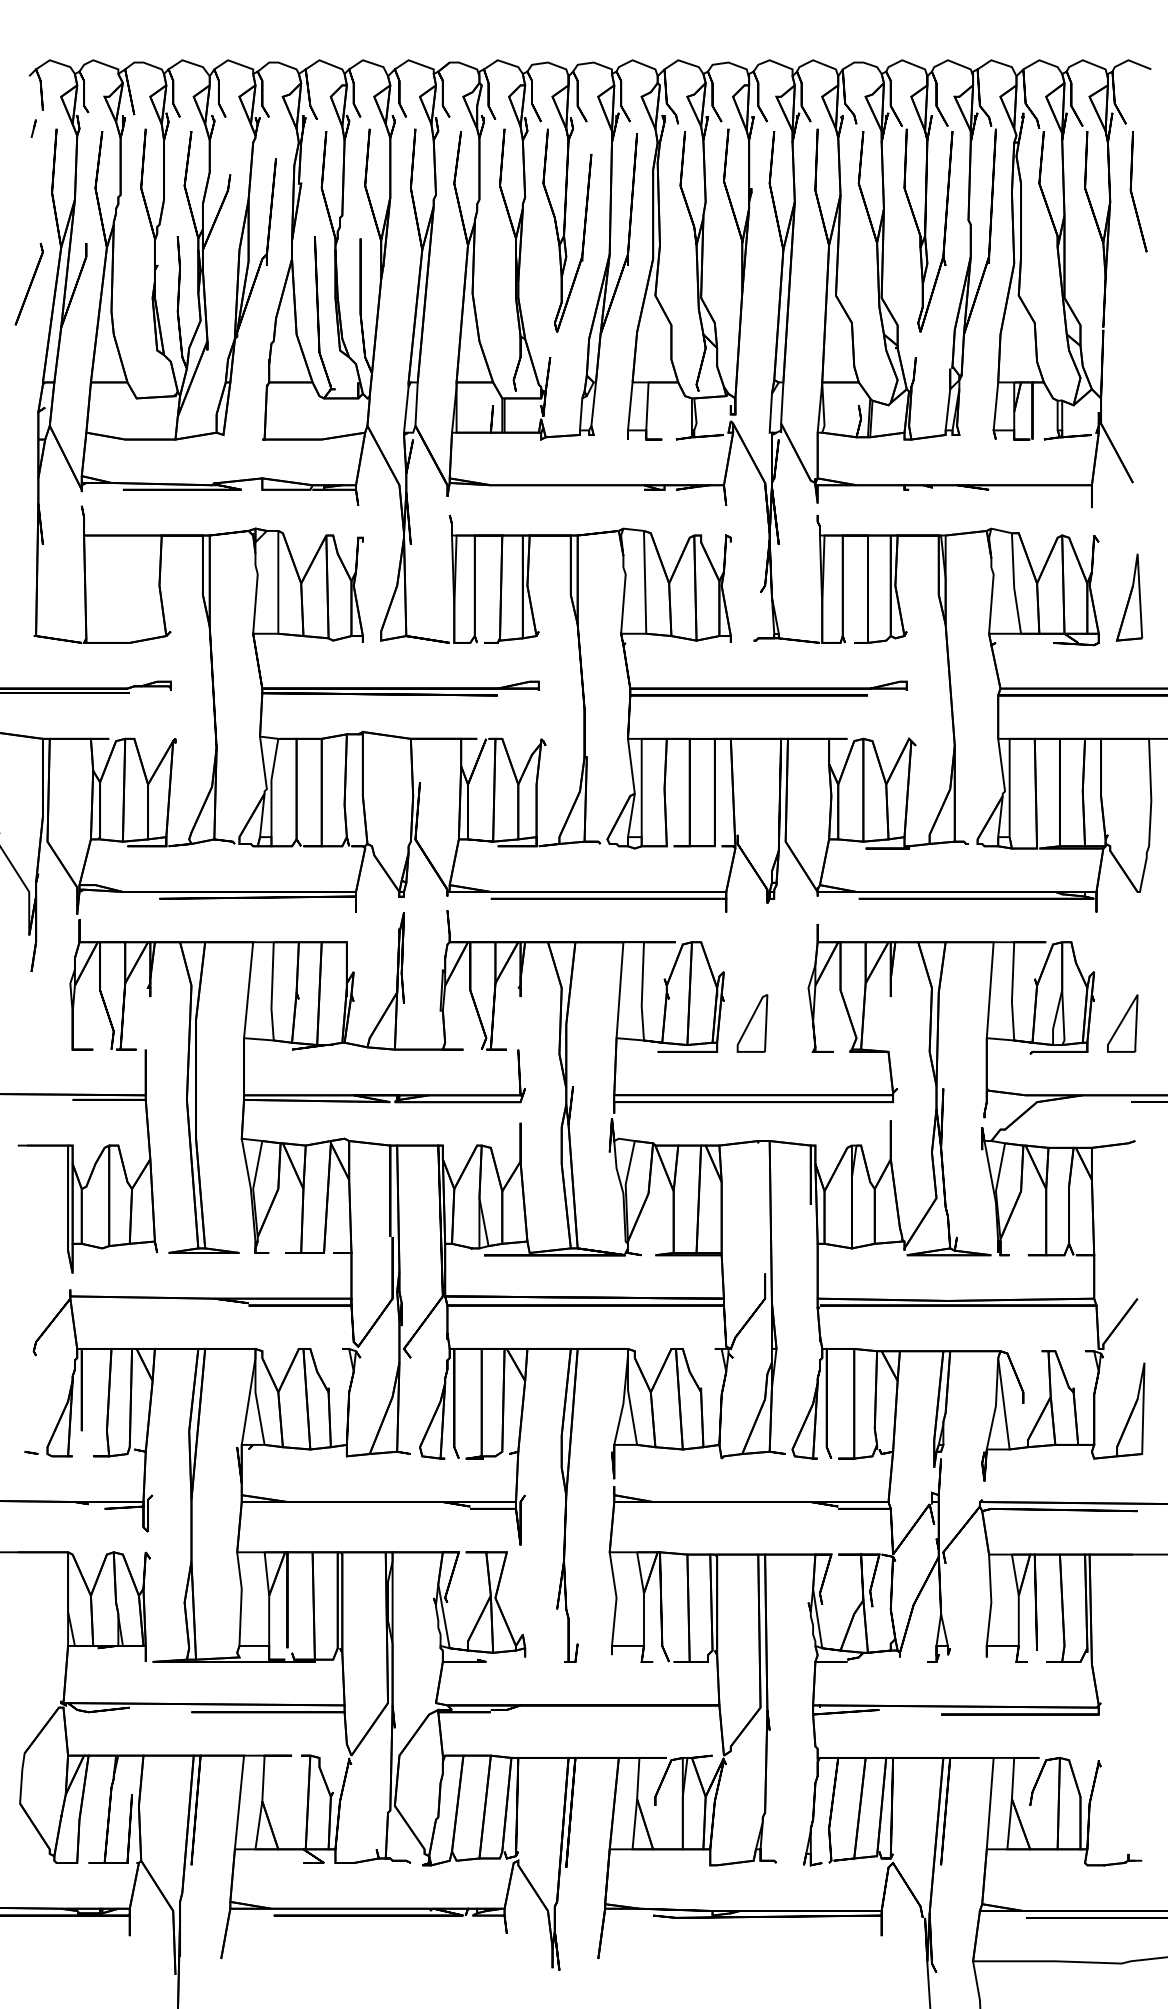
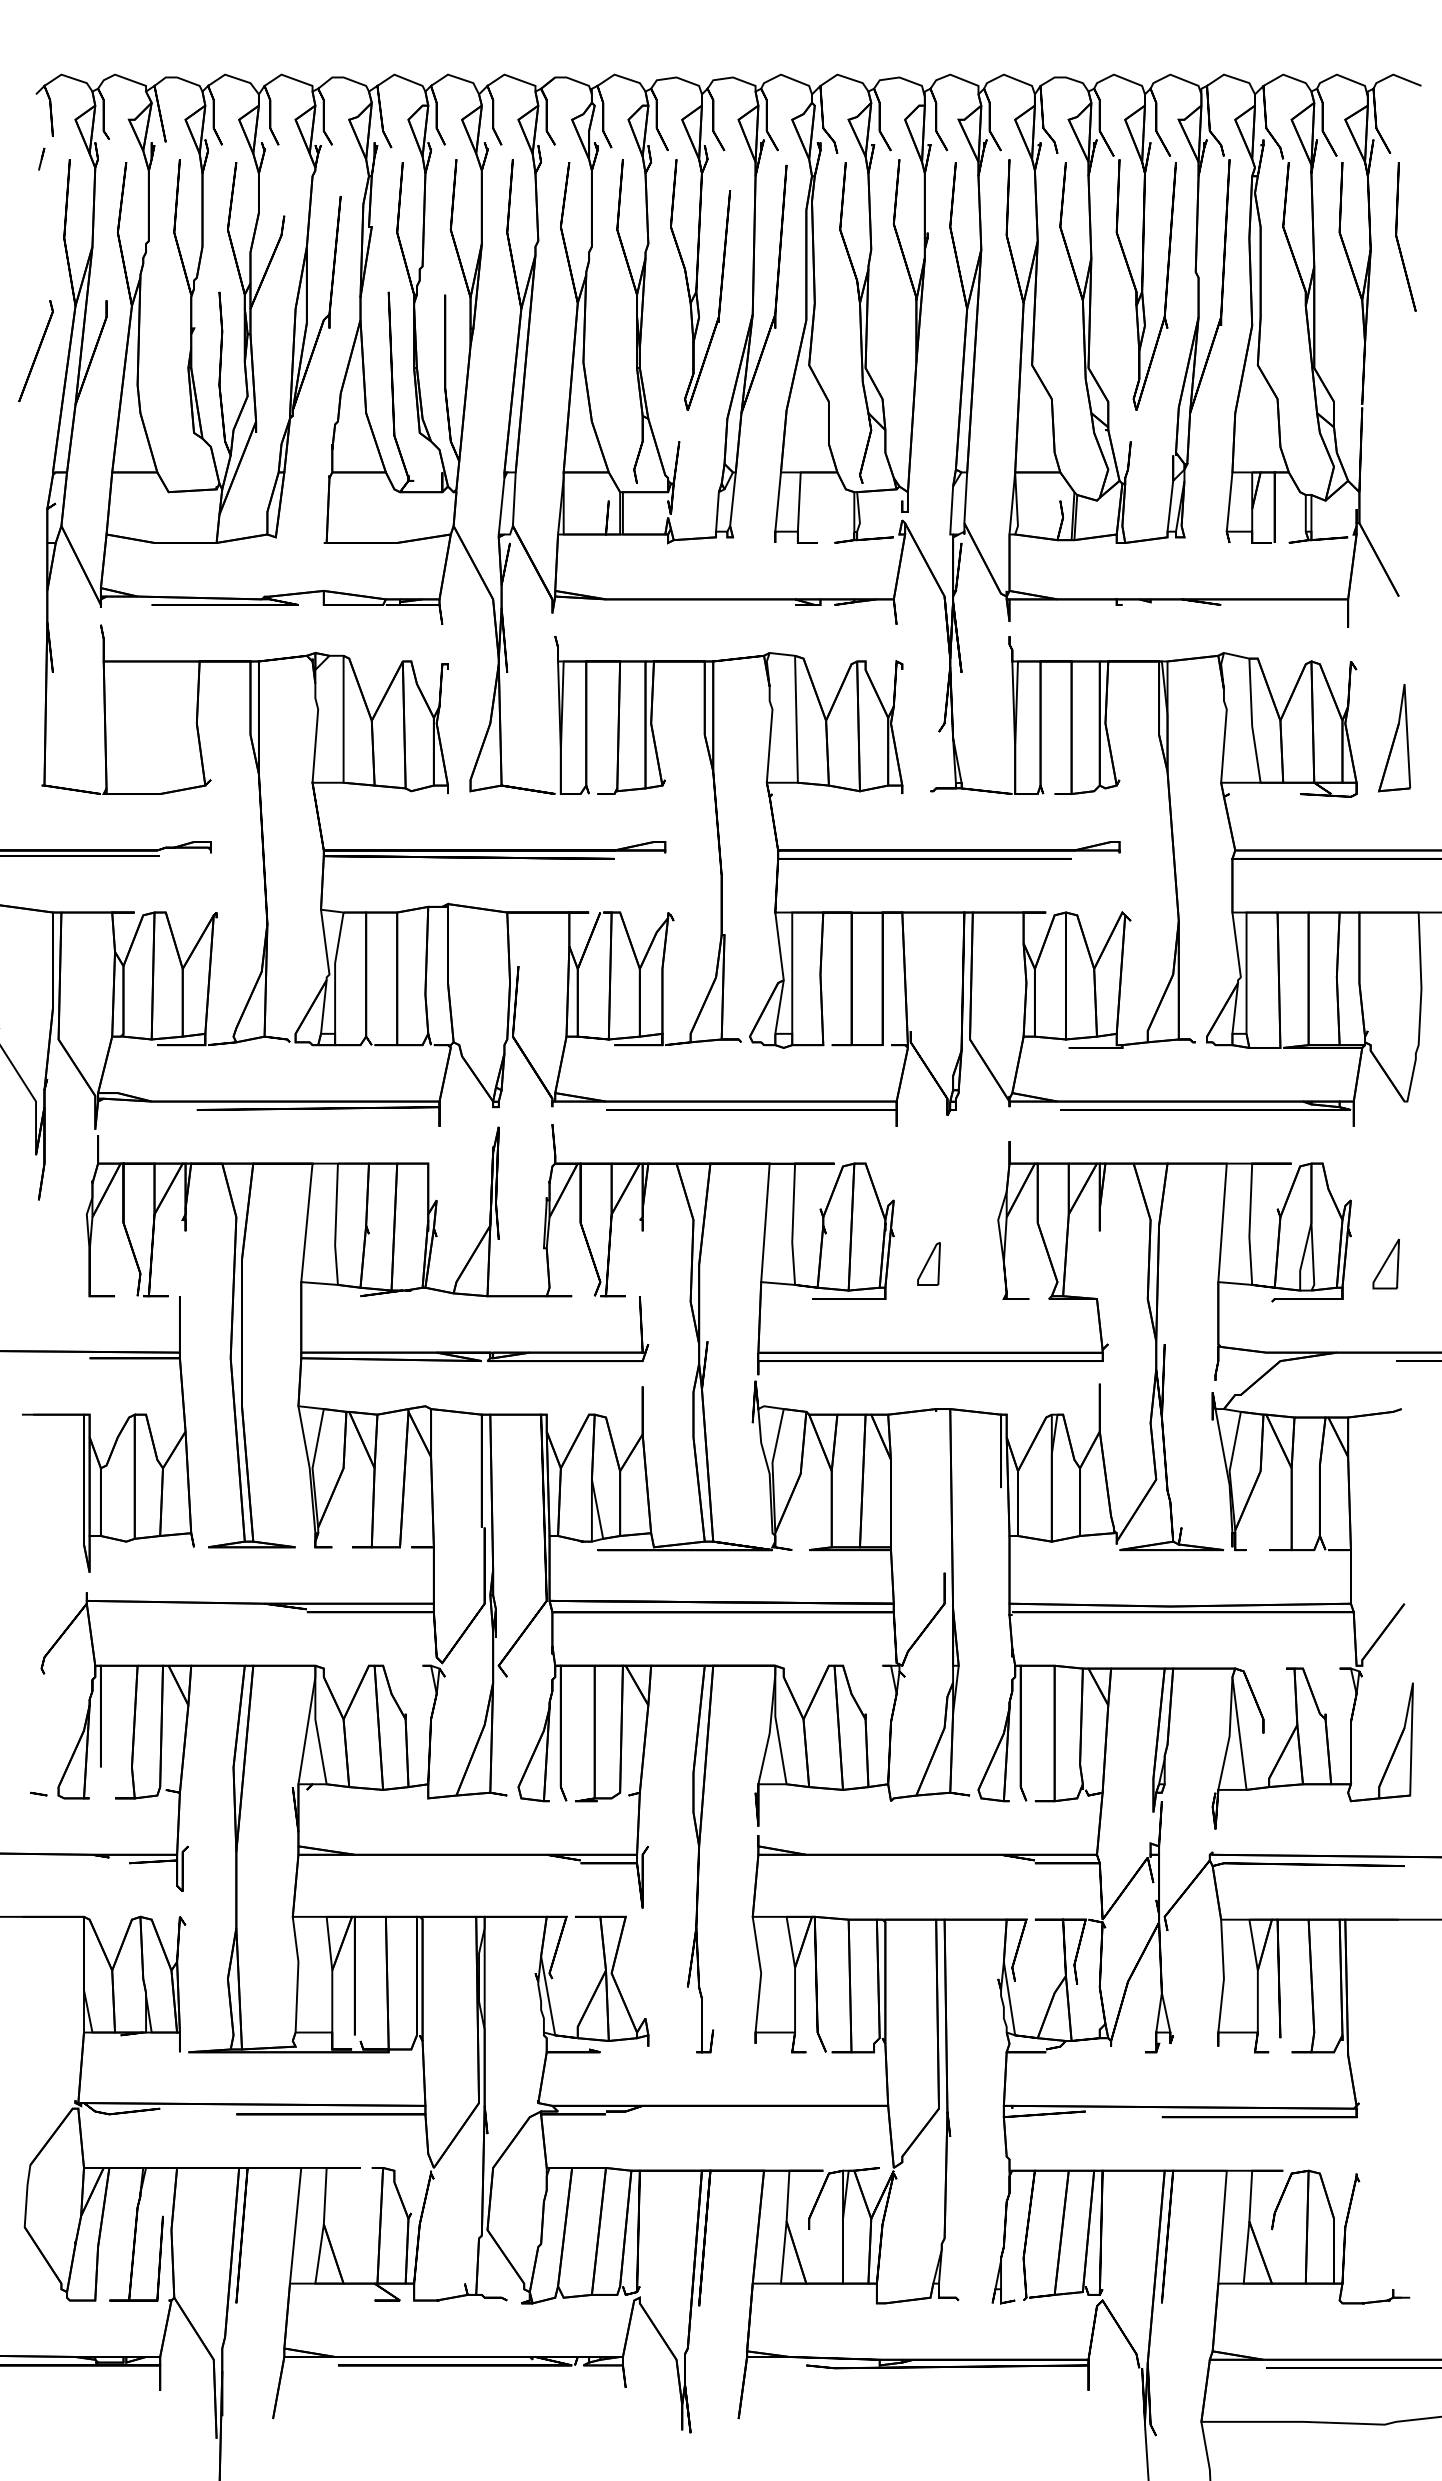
part: (752, 1023) -> (929, 1263), size x0.6
part: (1122, 1023) -> (1385, 1263), size x0.7

